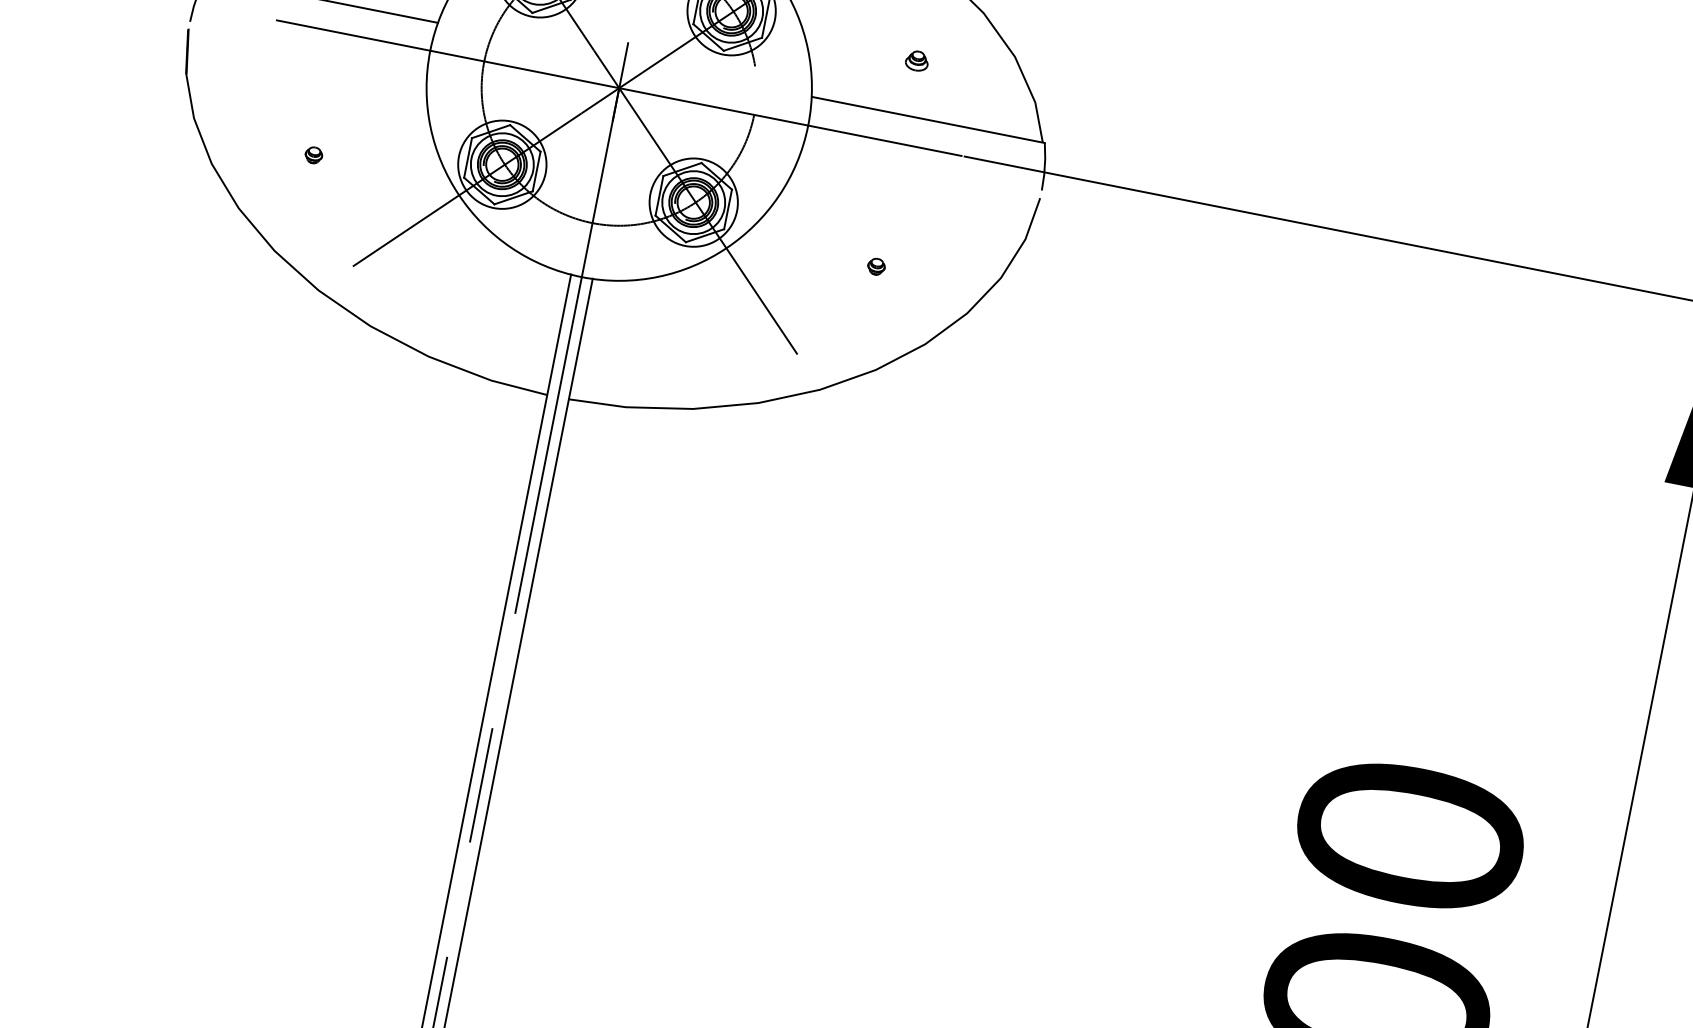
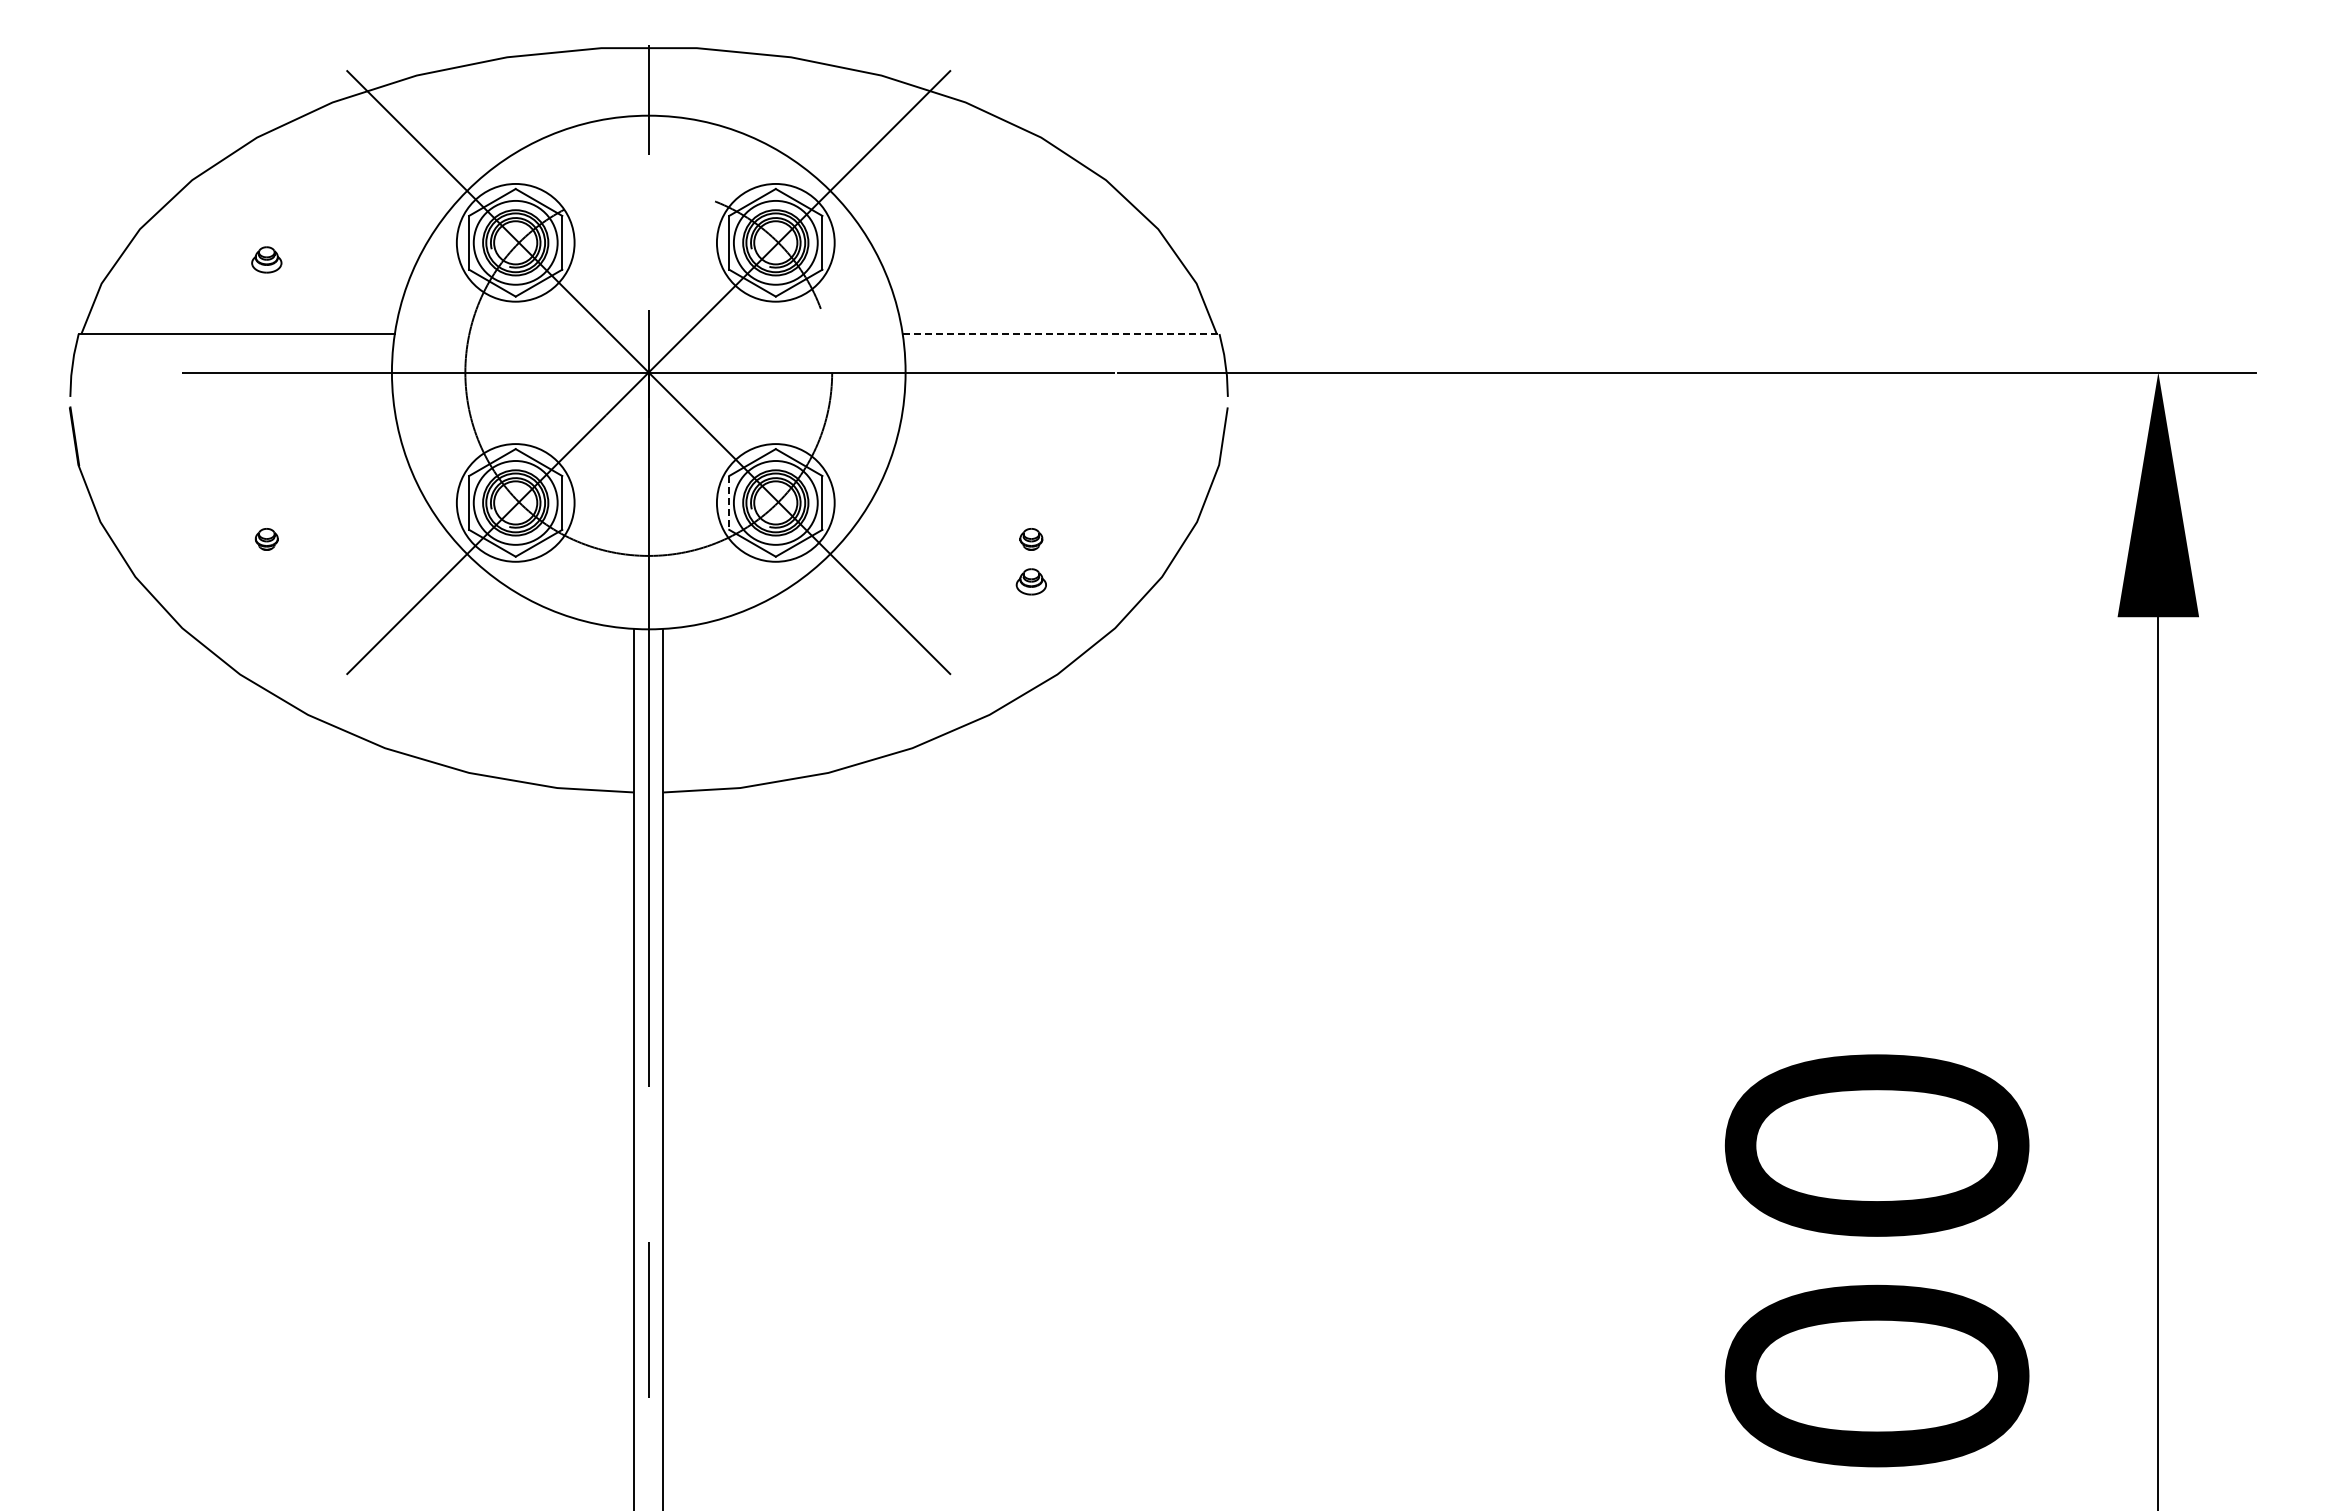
part: (916, 60) -> (1030, 581), moved
line: (928, 120) -> (1061, 334), solid -> dashed
line: (659, 195) -> (729, 502), solid -> dashed

